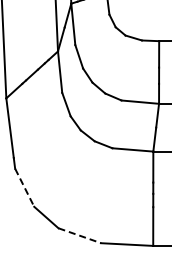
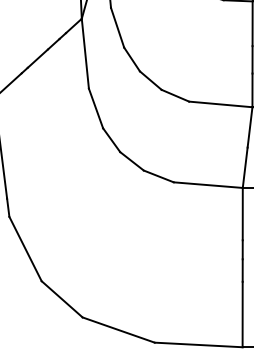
line: (24, 188) -> (25, 250), dashed -> solid
line: (79, 235) -> (118, 329), dashed -> solid

